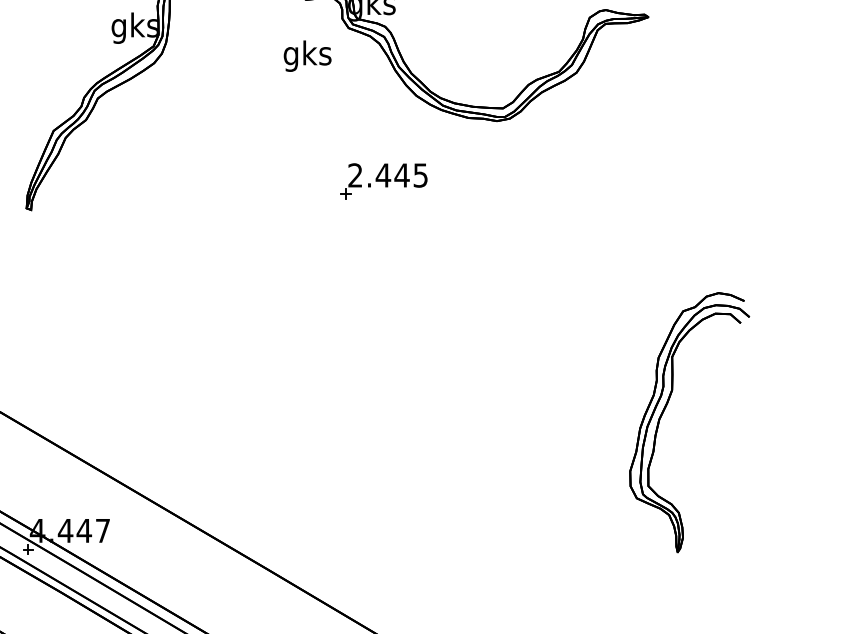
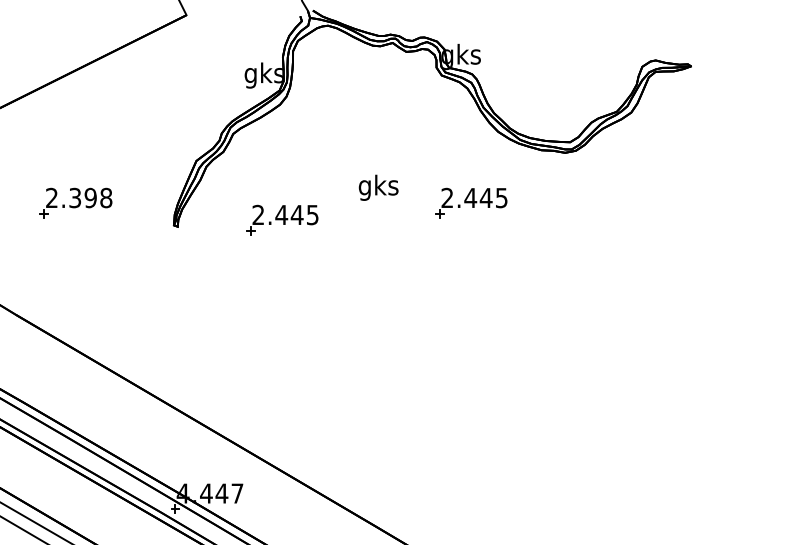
text: (307, 55) -> (378, 187), moved
part: (157, 201) -> (282, 219), added
part: (665, 409) -> (705, 392), removed

